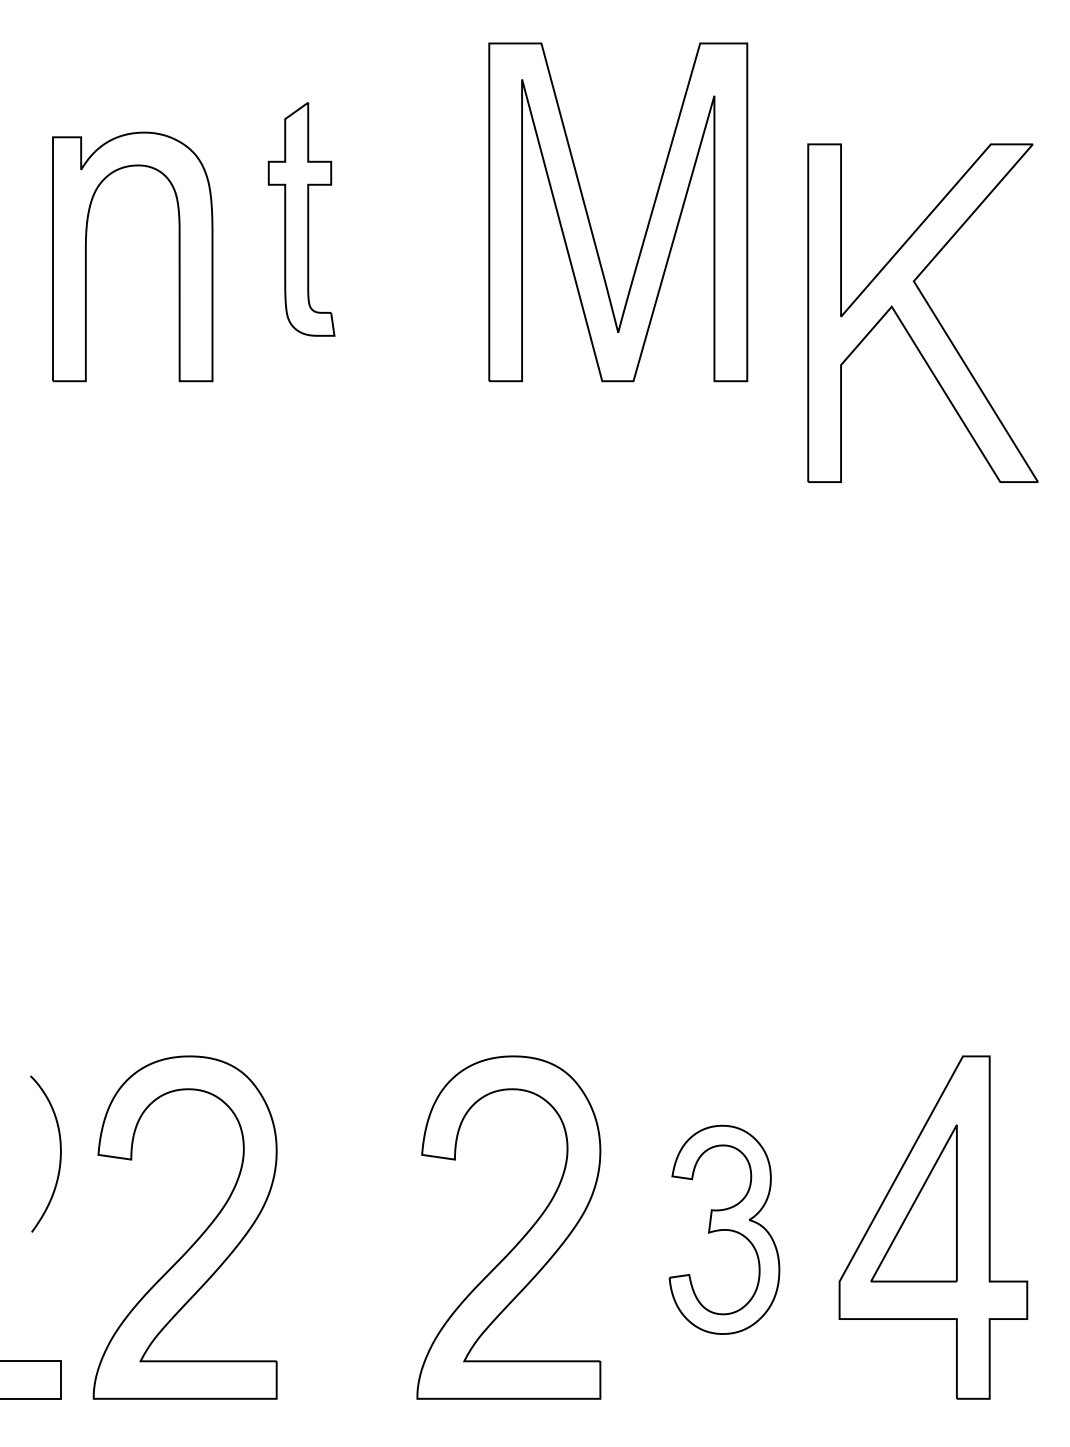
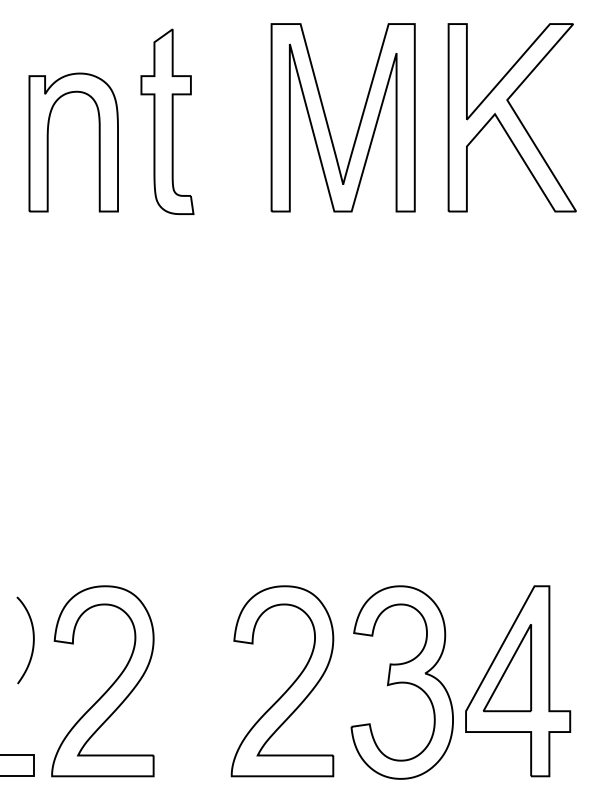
part: (301, 218) -> (167, 121), size x1.43
part: (921, 312) -> (511, 117), moved
part: (723, 1229) -> (401, 682), size x1.67

